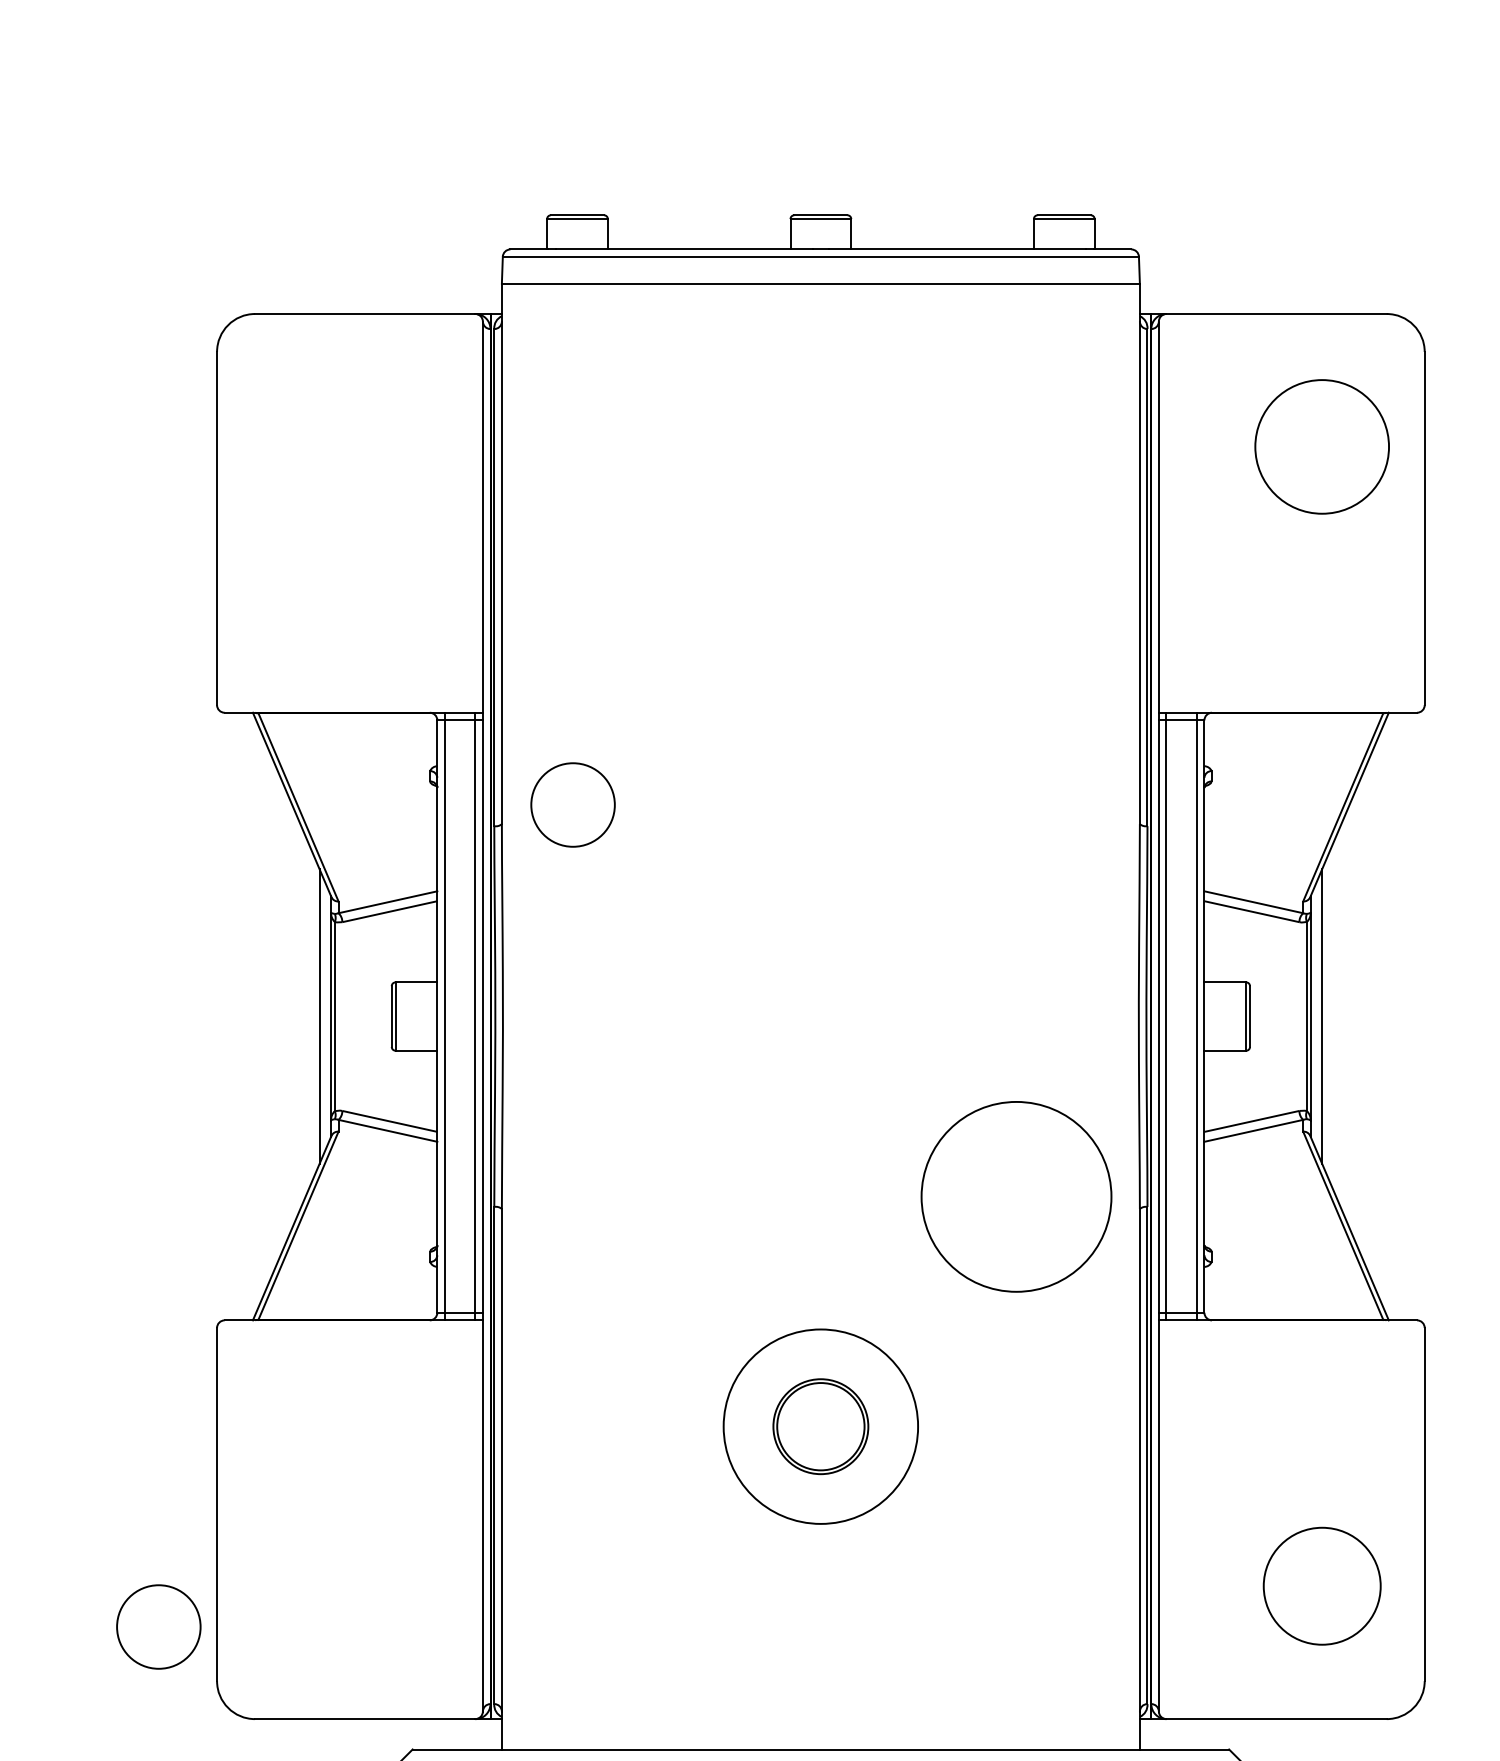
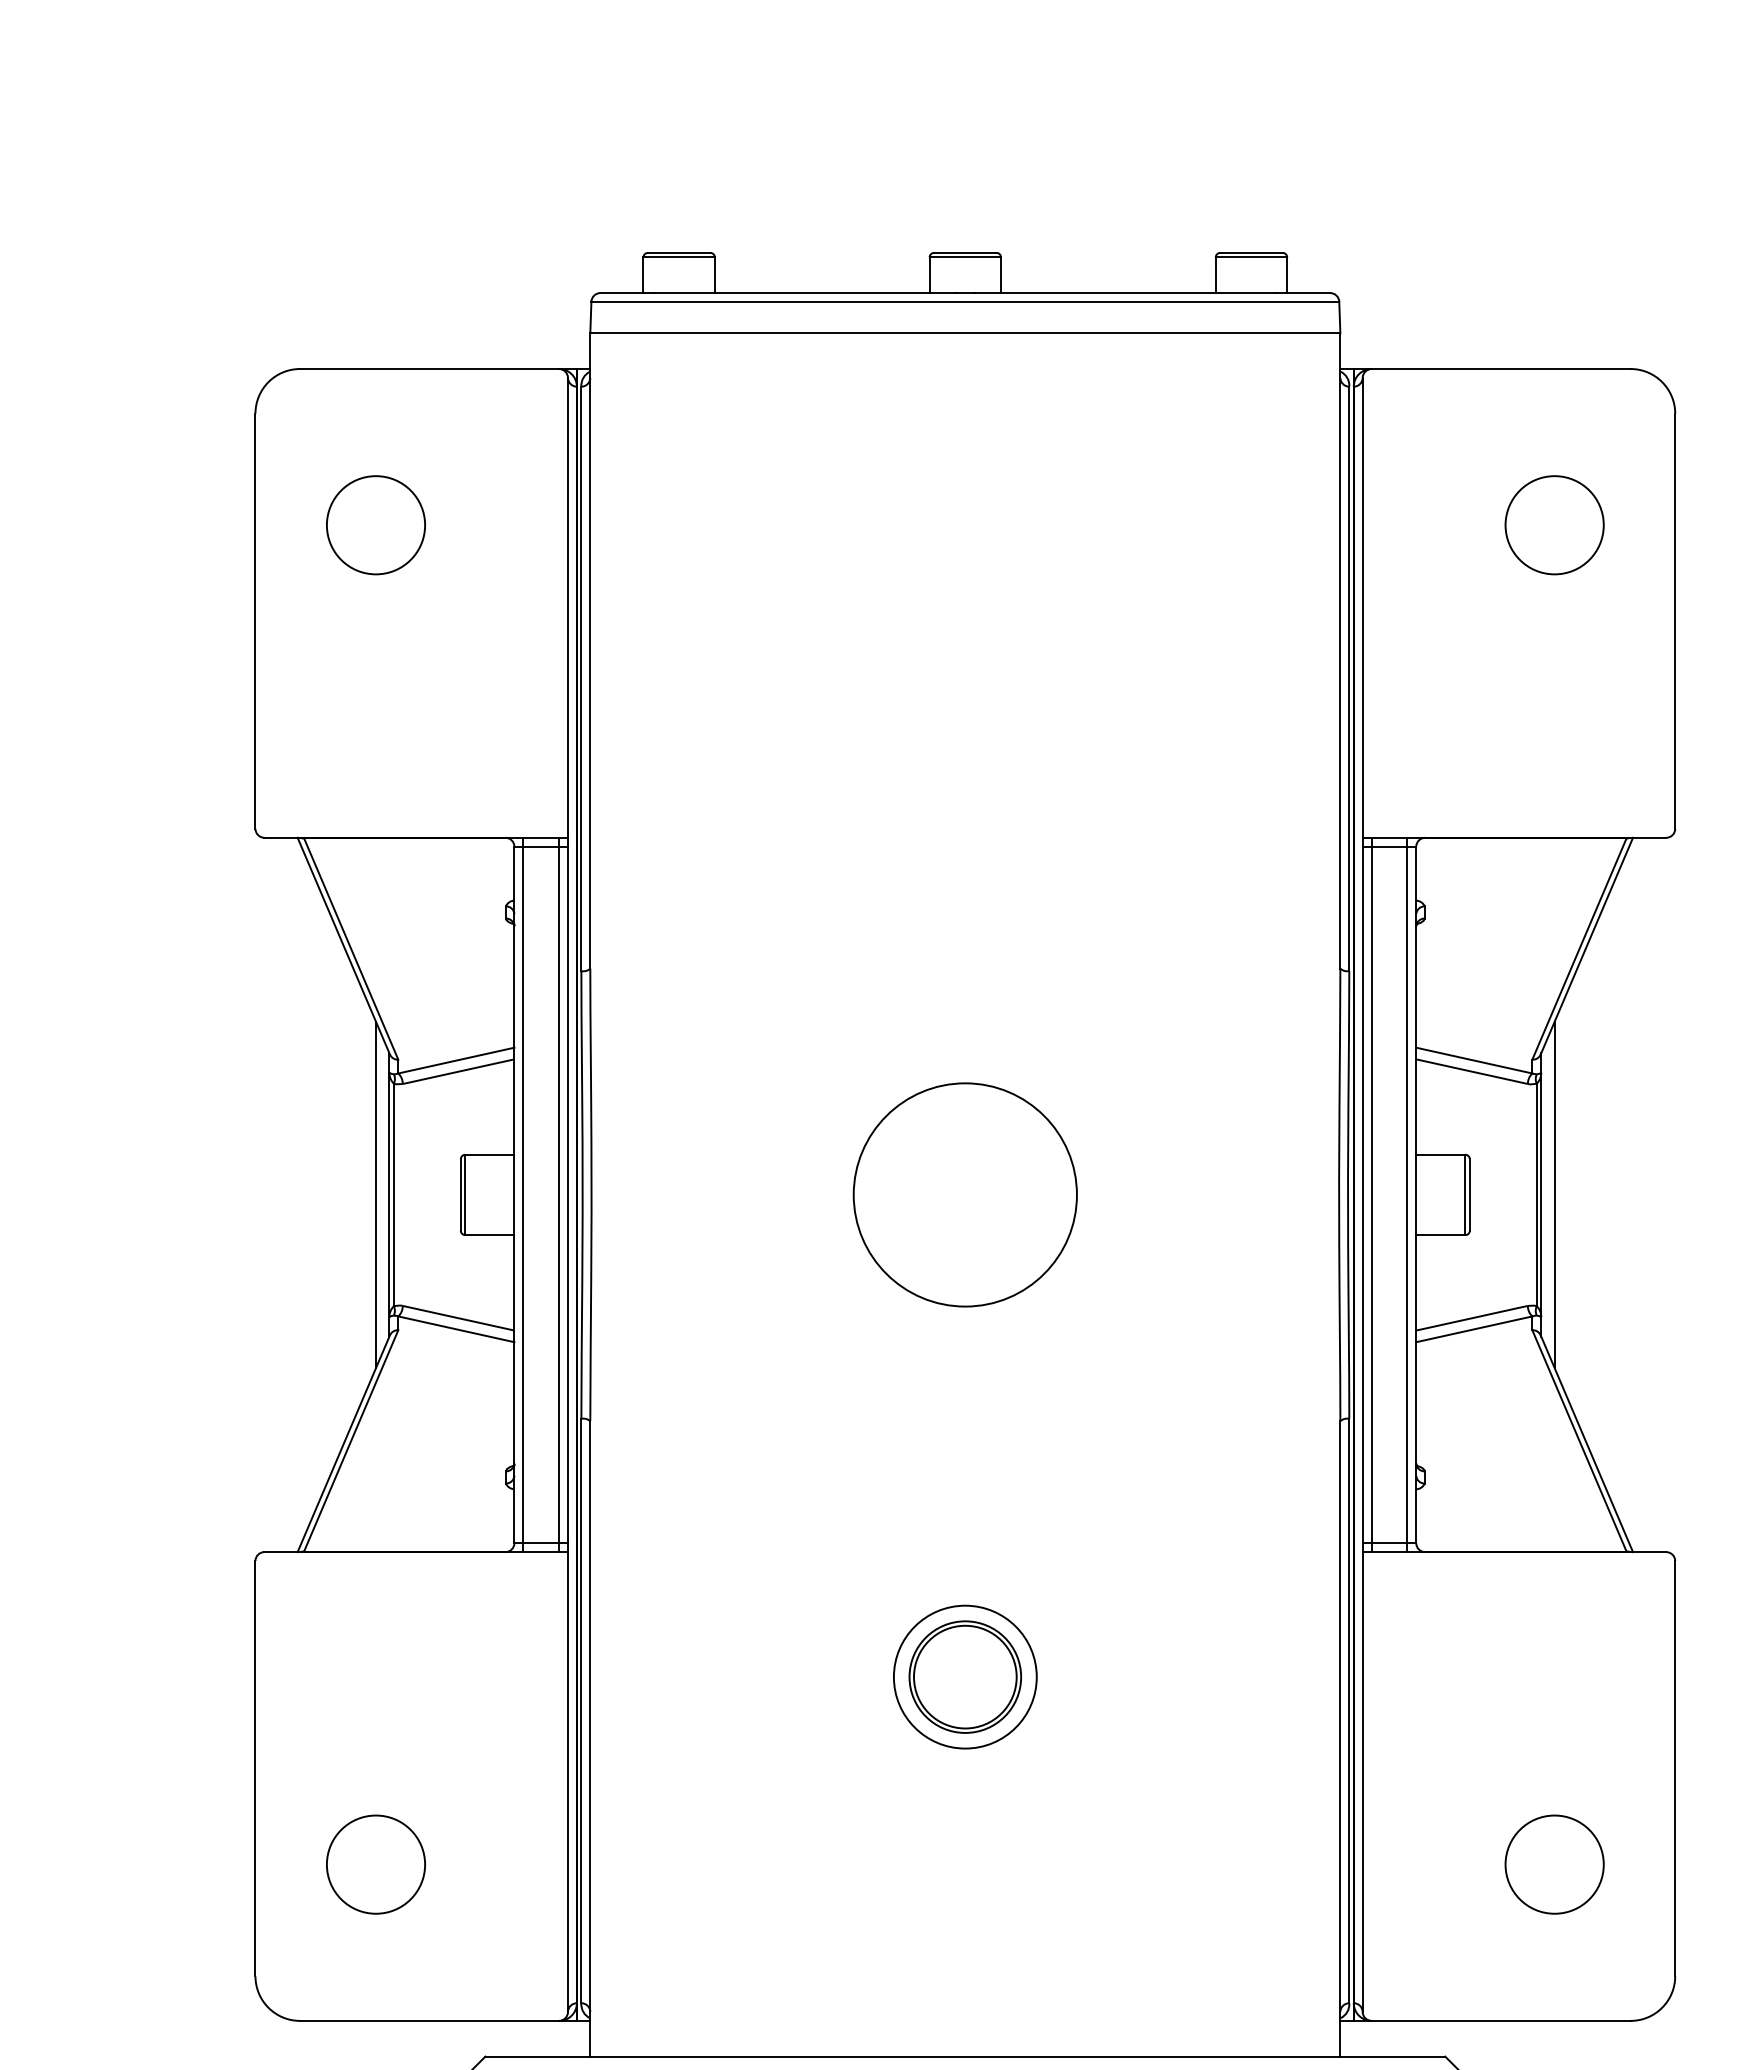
circle: (1322, 447) -> (1554, 525), size x0.62
circle: (572, 805) -> (375, 525), moved
circle: (1015, 1196) -> (964, 1194), moved
circle: (820, 1426) -> (964, 1676), size x0.62
circle: (1322, 1586) -> (1554, 1864), size x0.71
circle: (158, 1626) -> (375, 1864), moved

